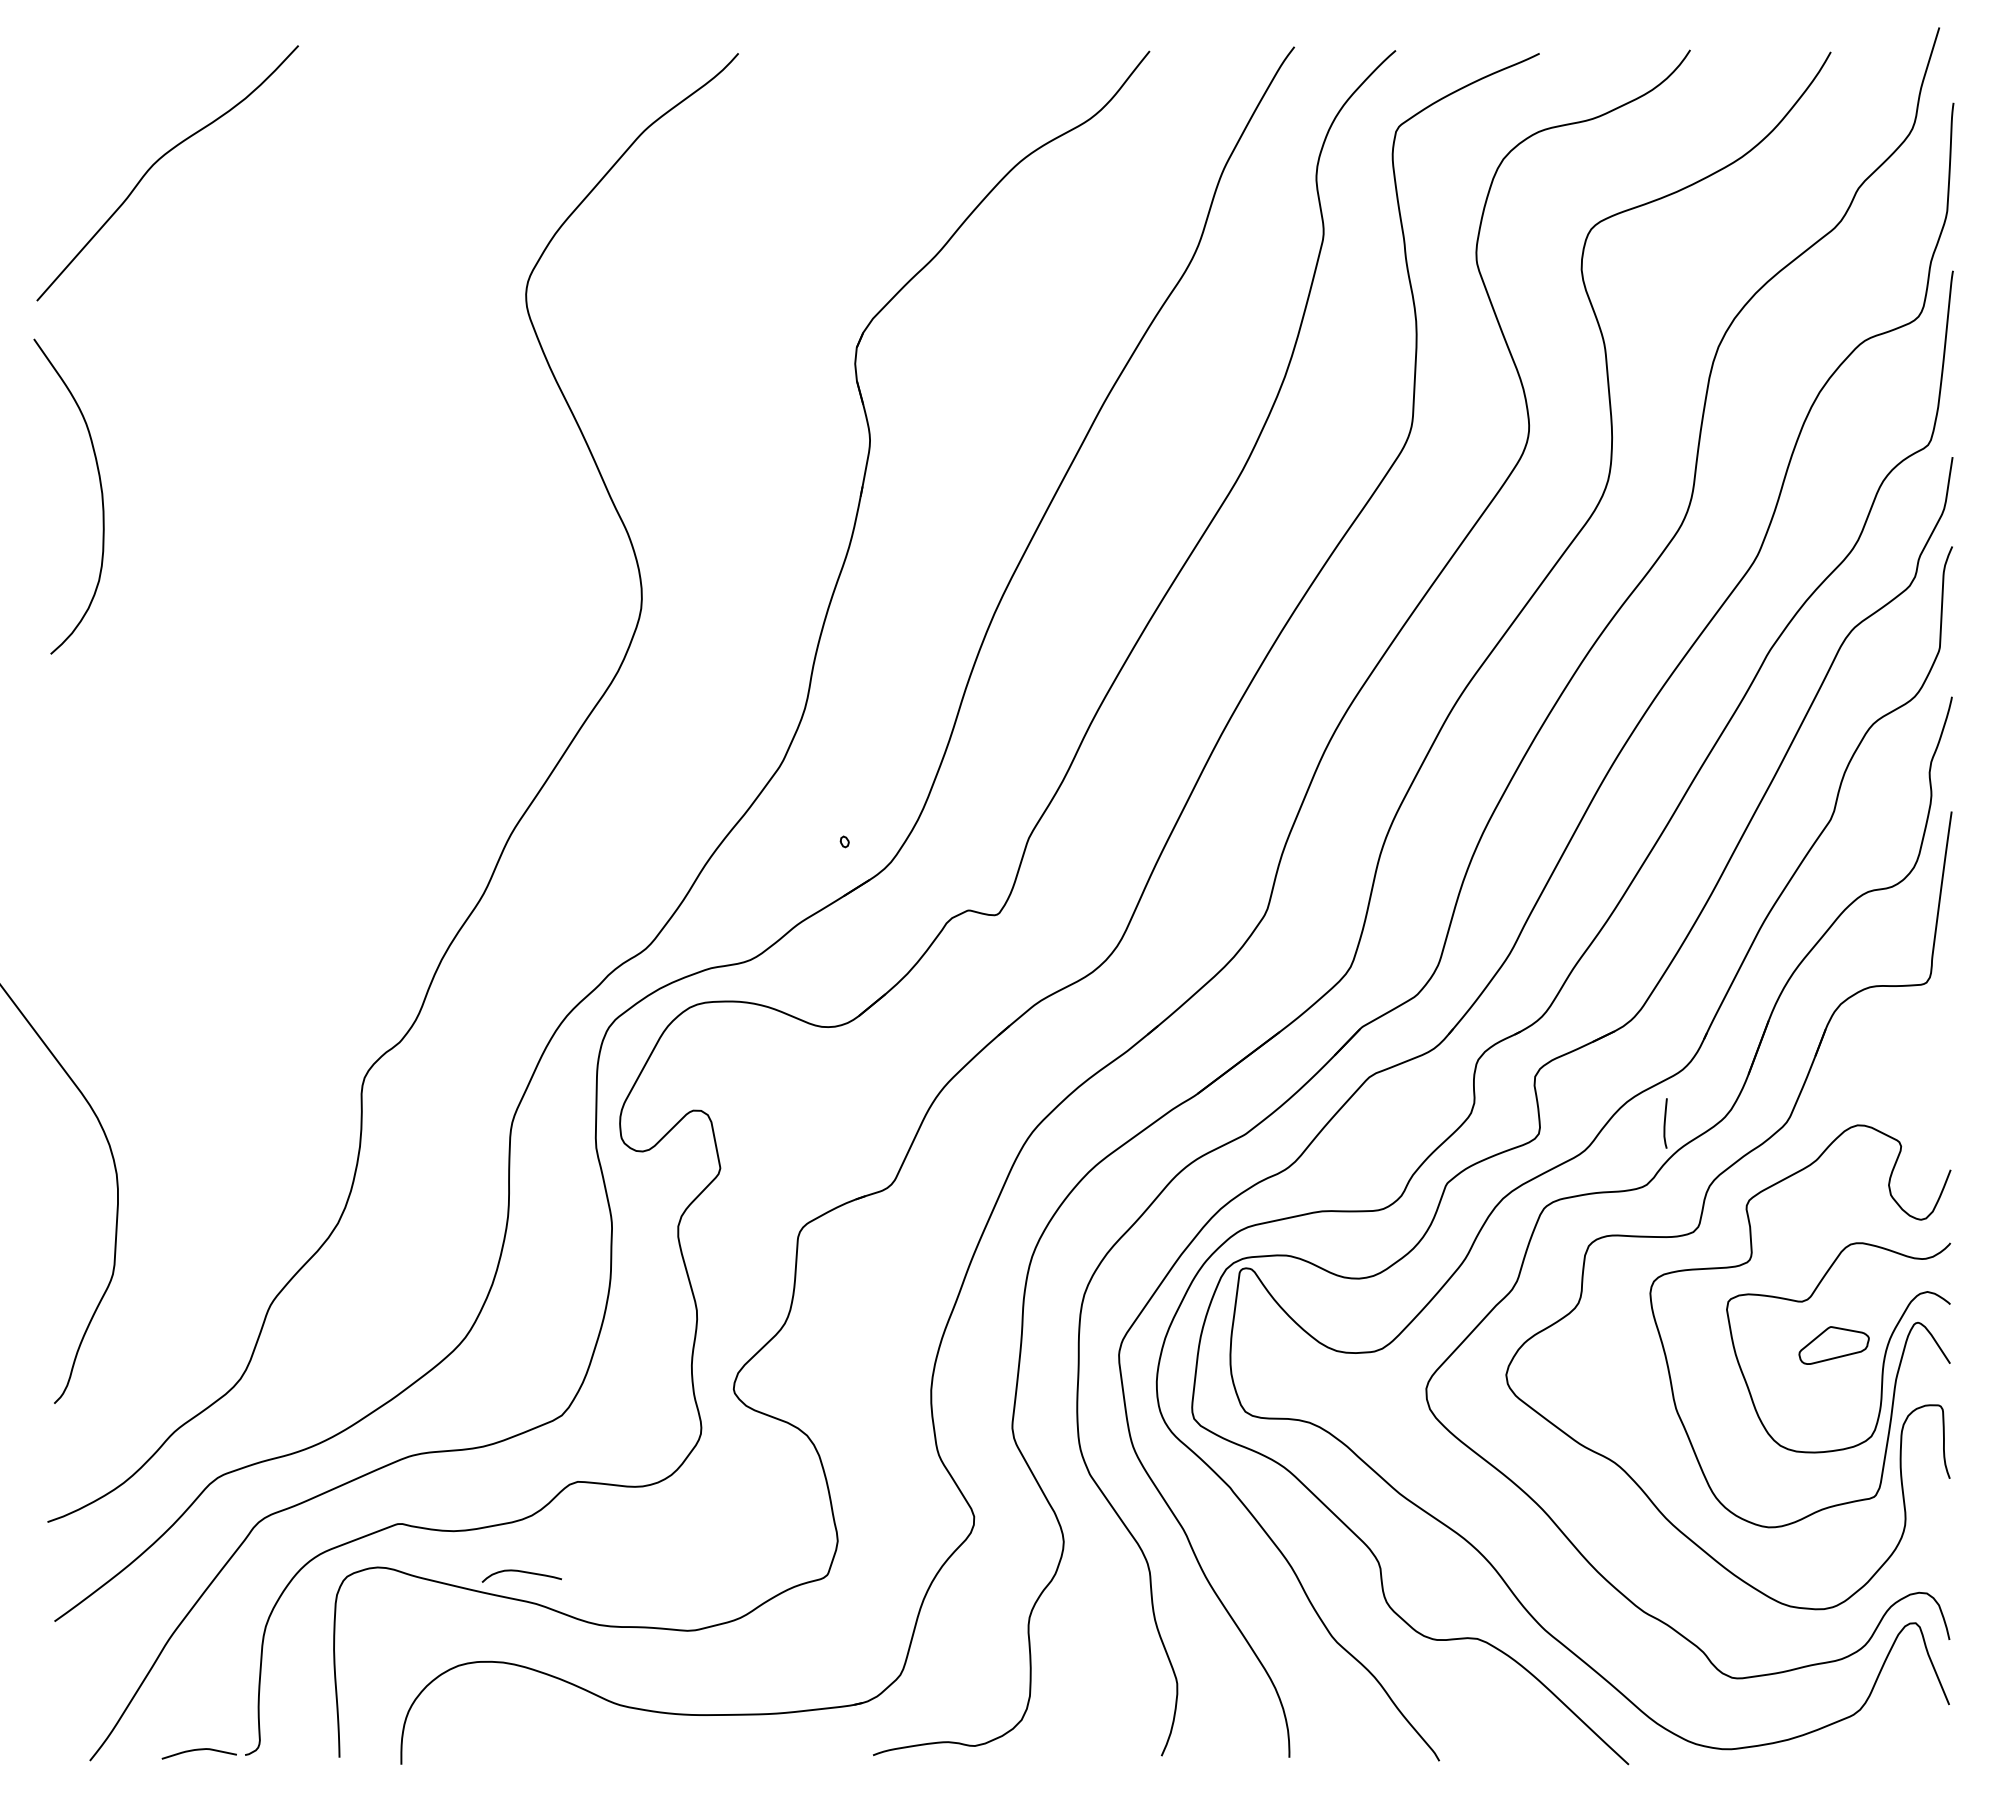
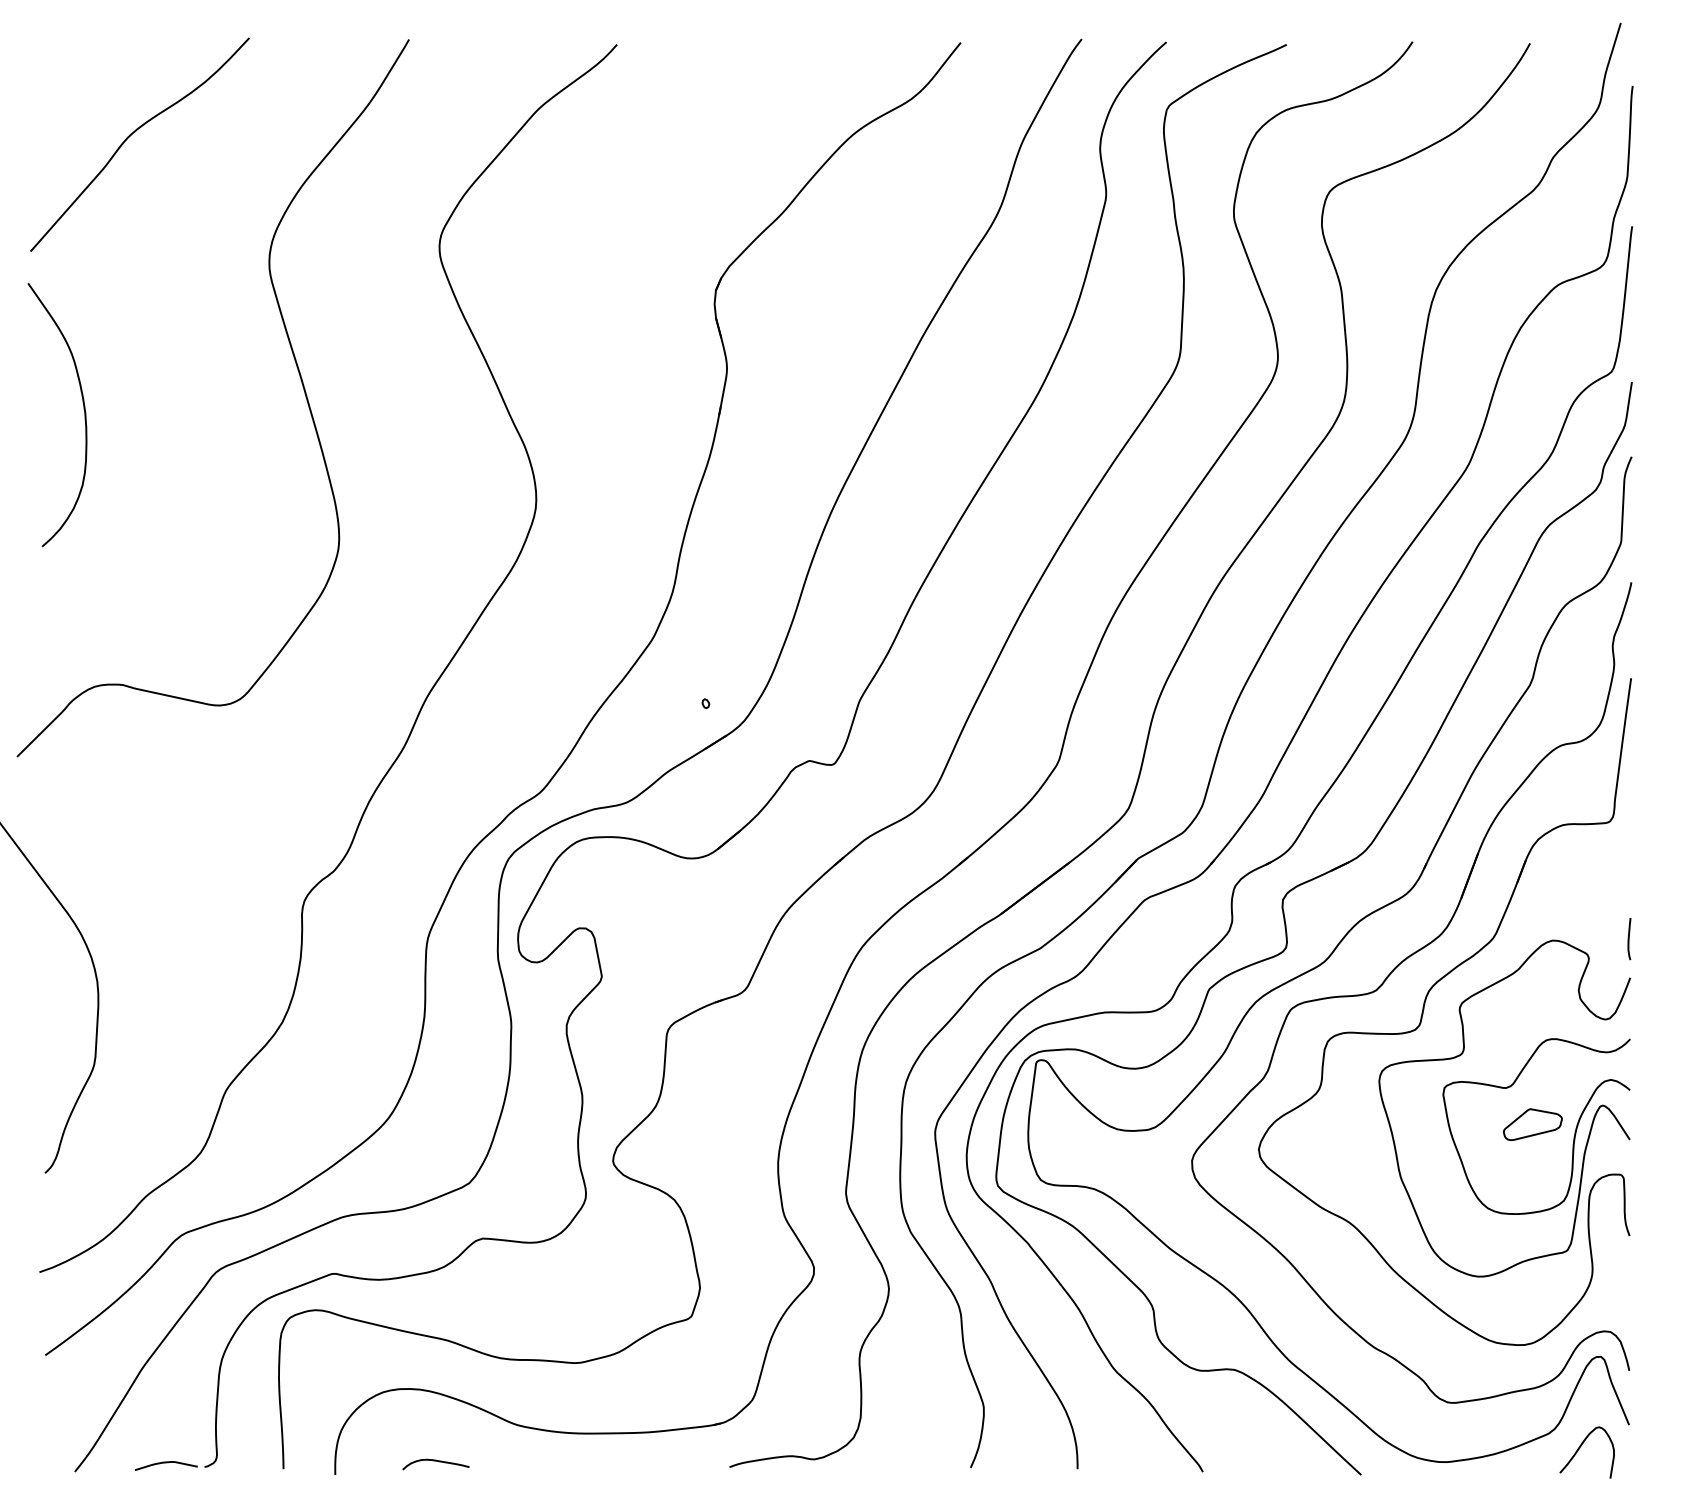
curve: (356, 443) -> (297, 370), added
curve: (1665, 1123) -> (1629, 939), moved
curve: (521, 1572) -> (435, 1461), moved
curve: (1891, 1731) -> (1580, 1447), added

